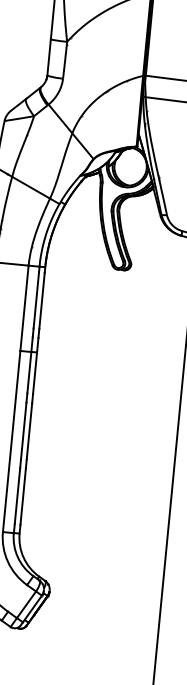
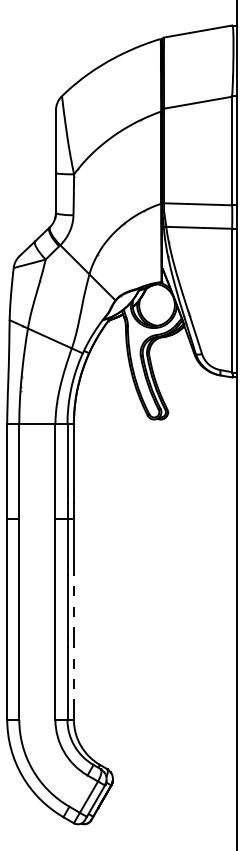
line: (29, 430) -> (73, 605), solid -> dashed
line: (22, 496) -> (73, 678), solid -> dashed

